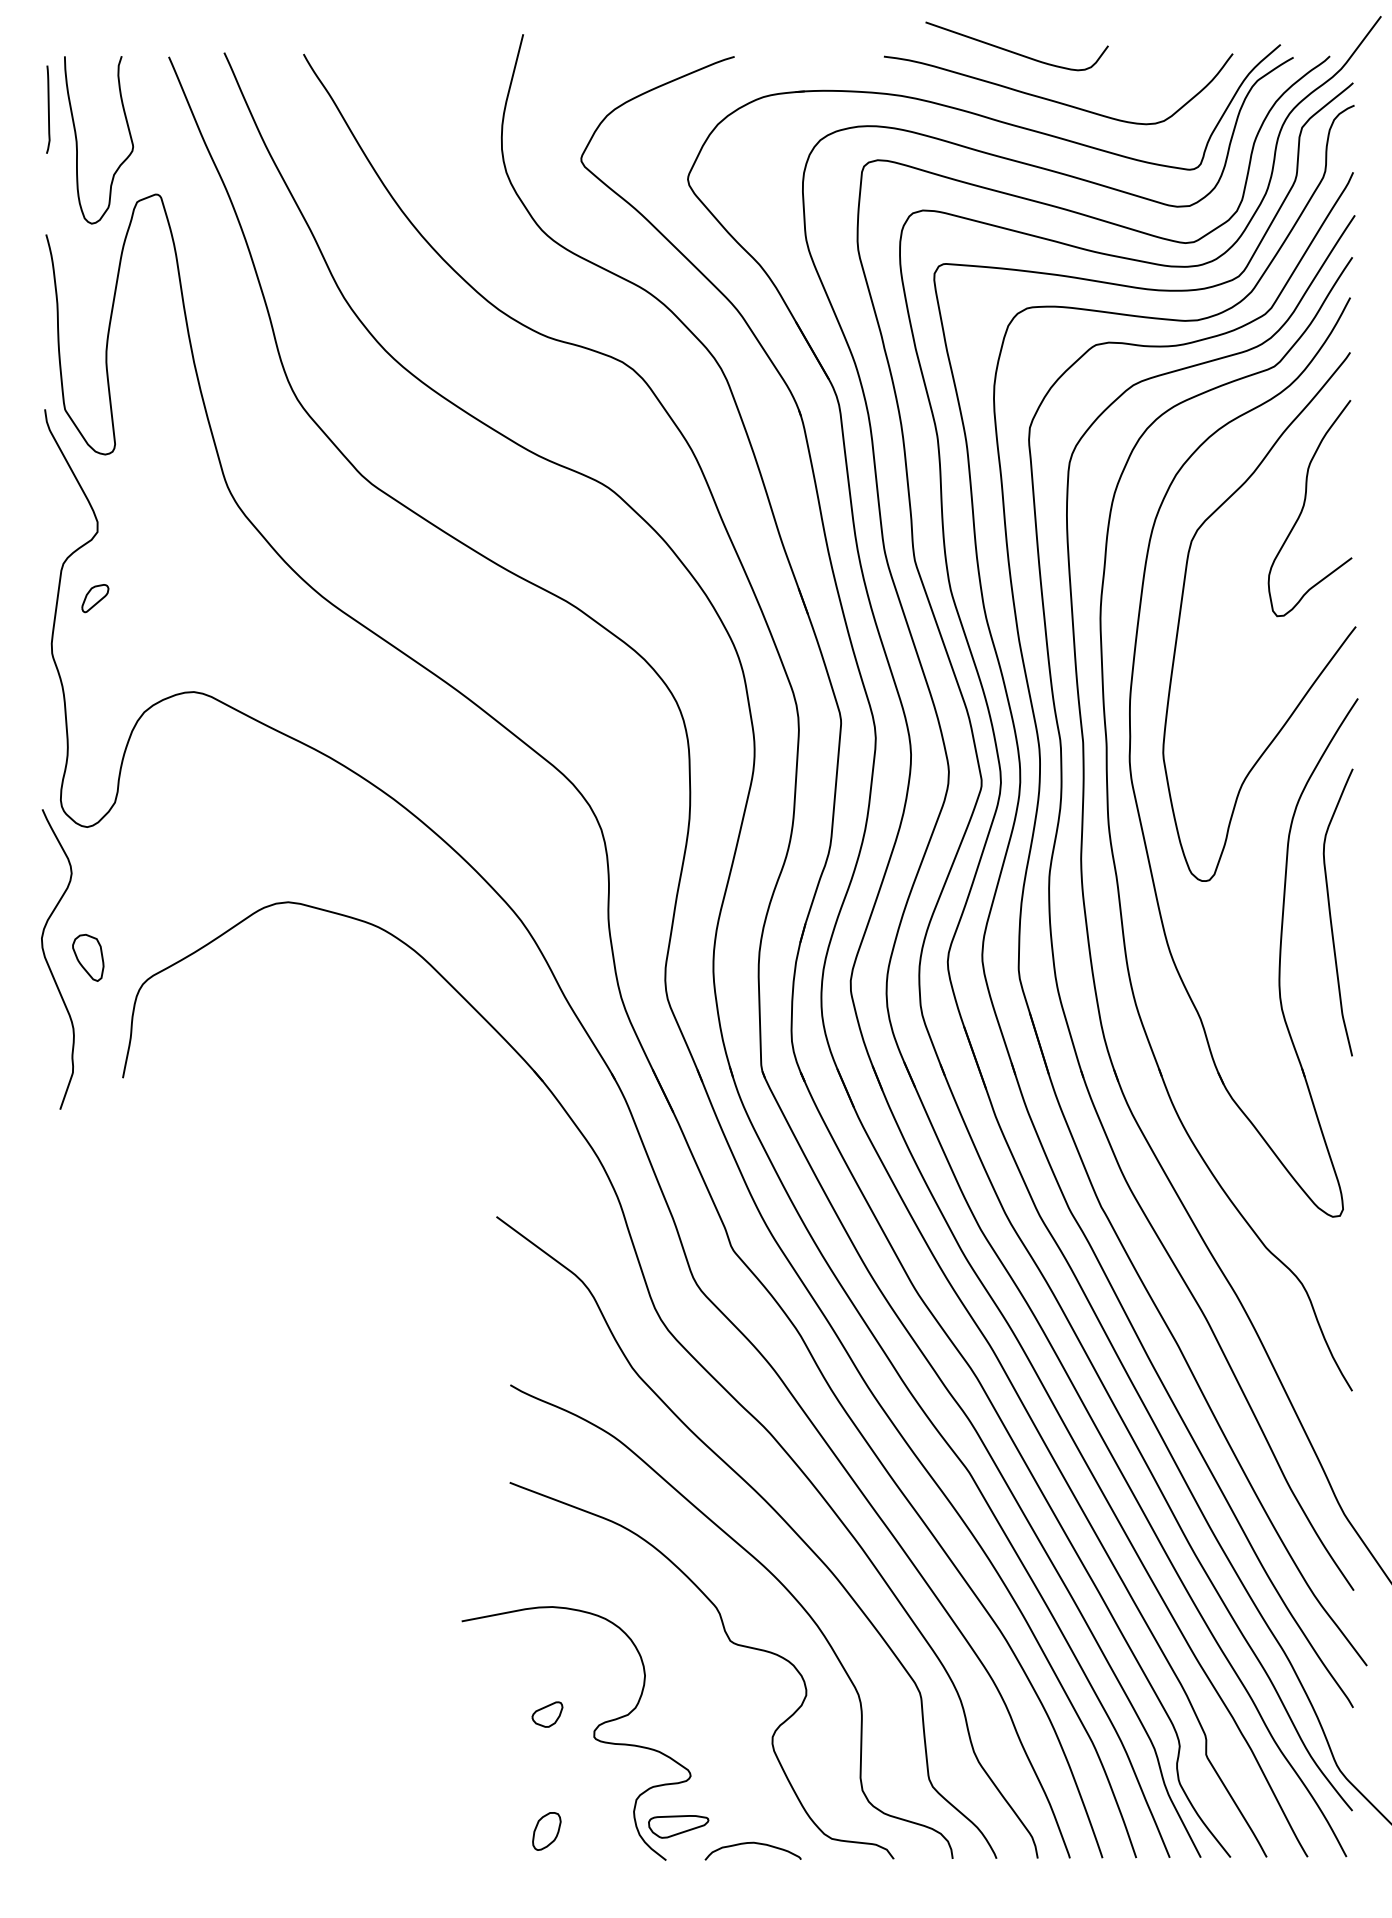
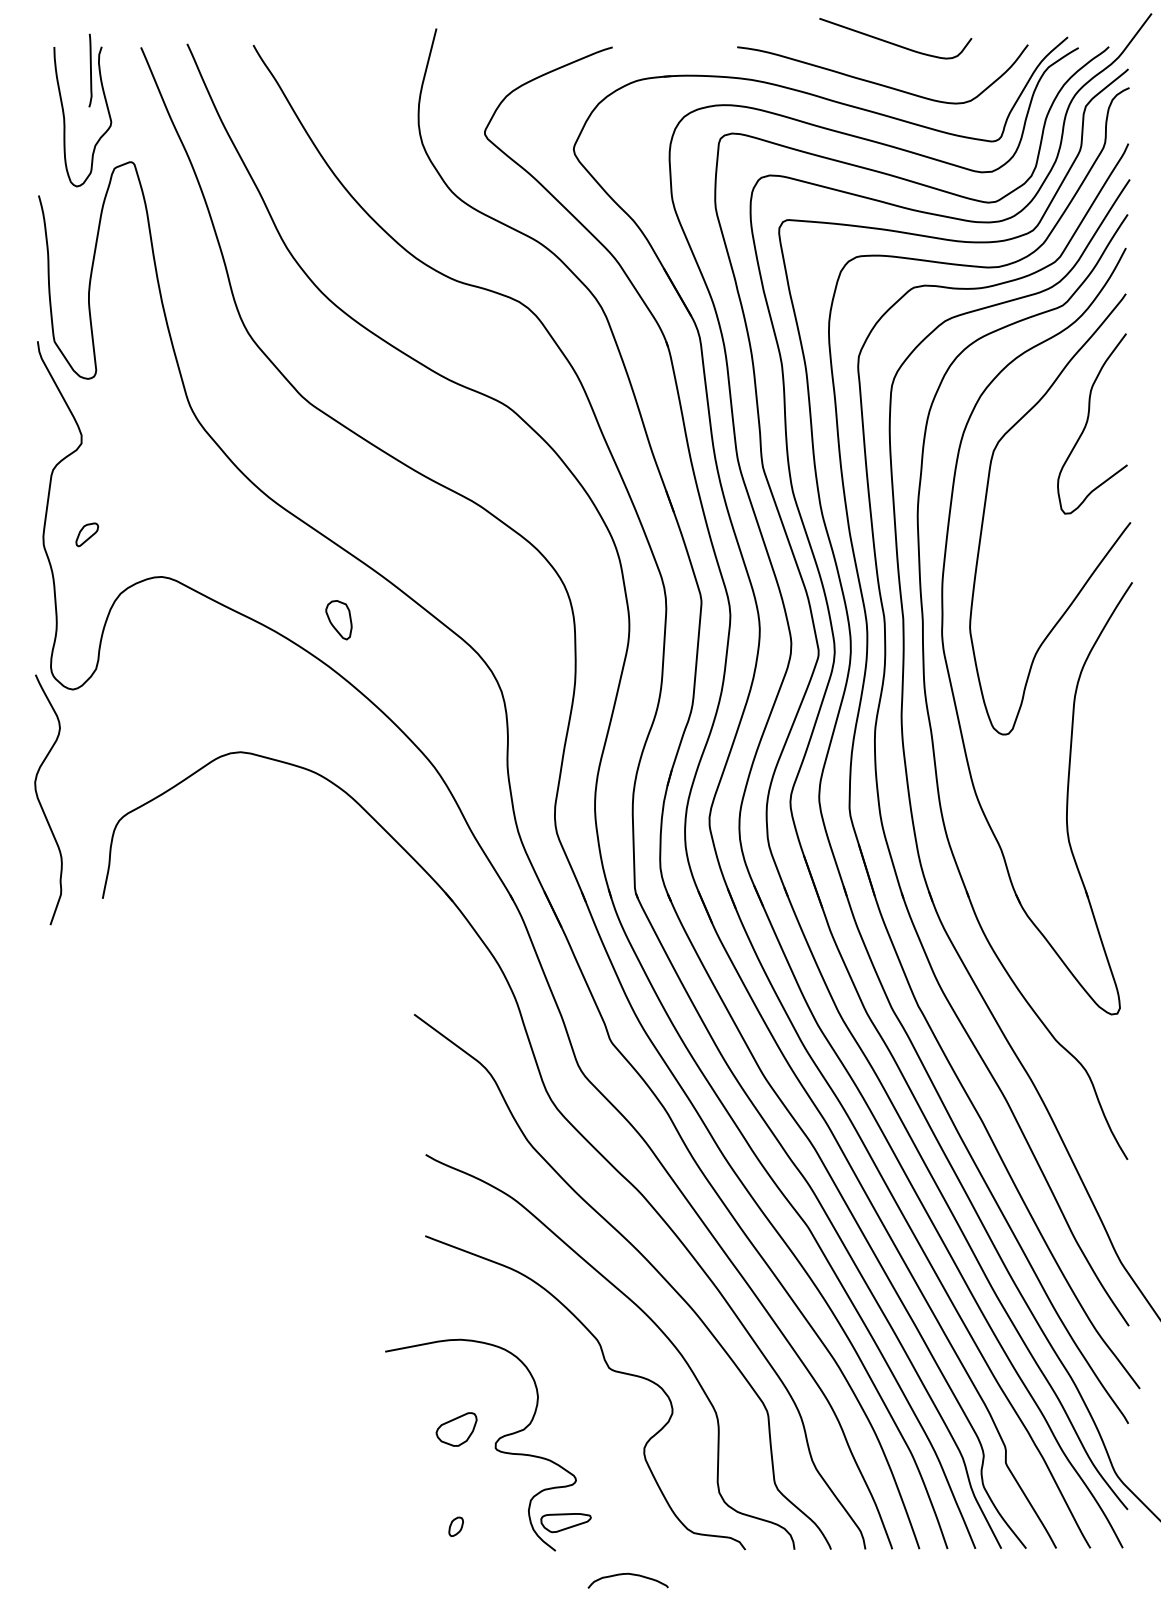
curve: (1013, 51) -> (892, 42), moved
curve: (48, 109) -> (90, 70), moved
part: (95, 598) -> (87, 534), moved
curve: (1331, 915) -> (1110, 763), removed
part: (88, 957) -> (339, 619), moved
part: (547, 1714) -> (456, 1429), size x1.6
part: (546, 1831) -> (455, 1526), size x0.6
curve: (752, 1843) -> (627, 1574), moved

